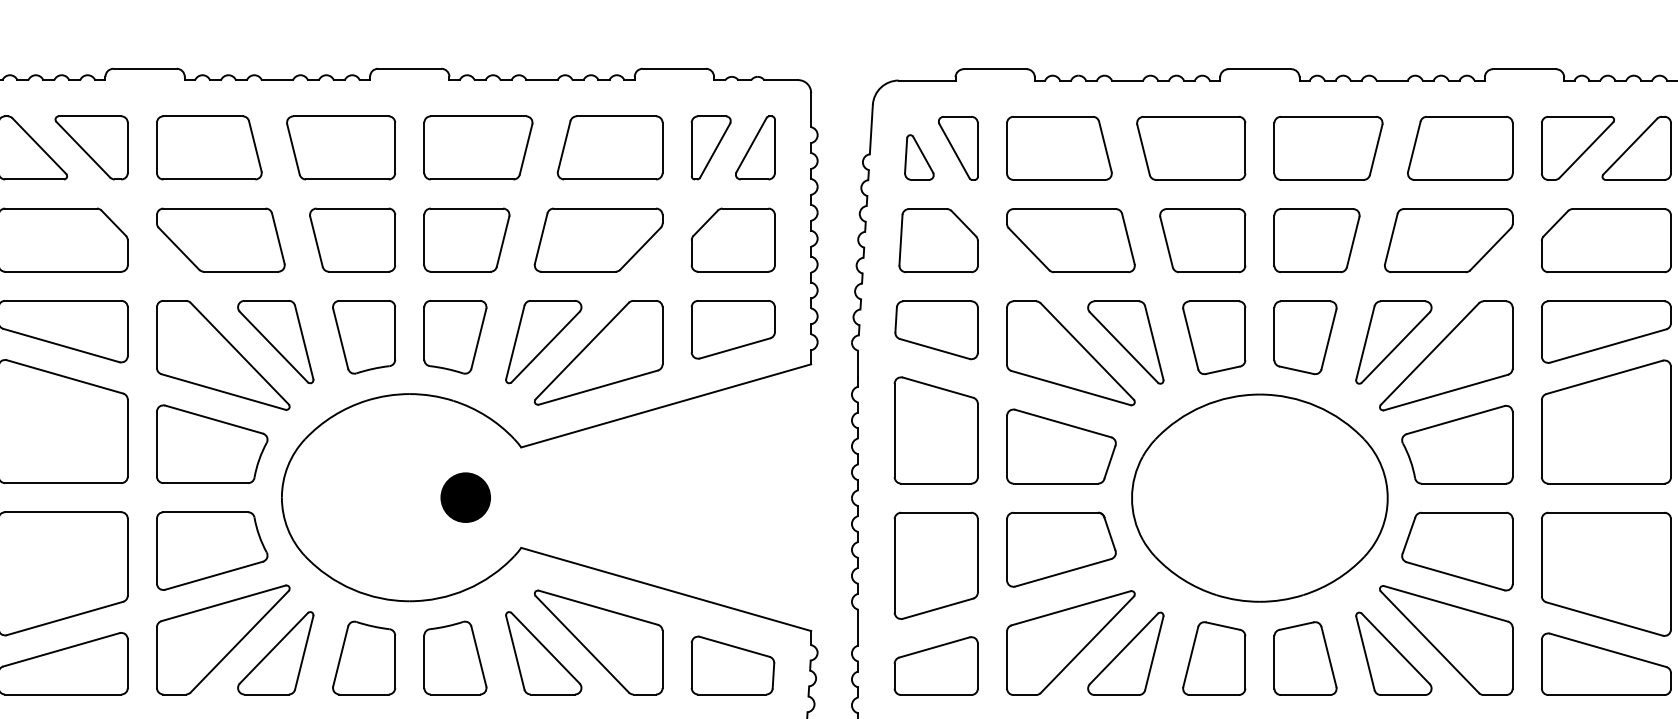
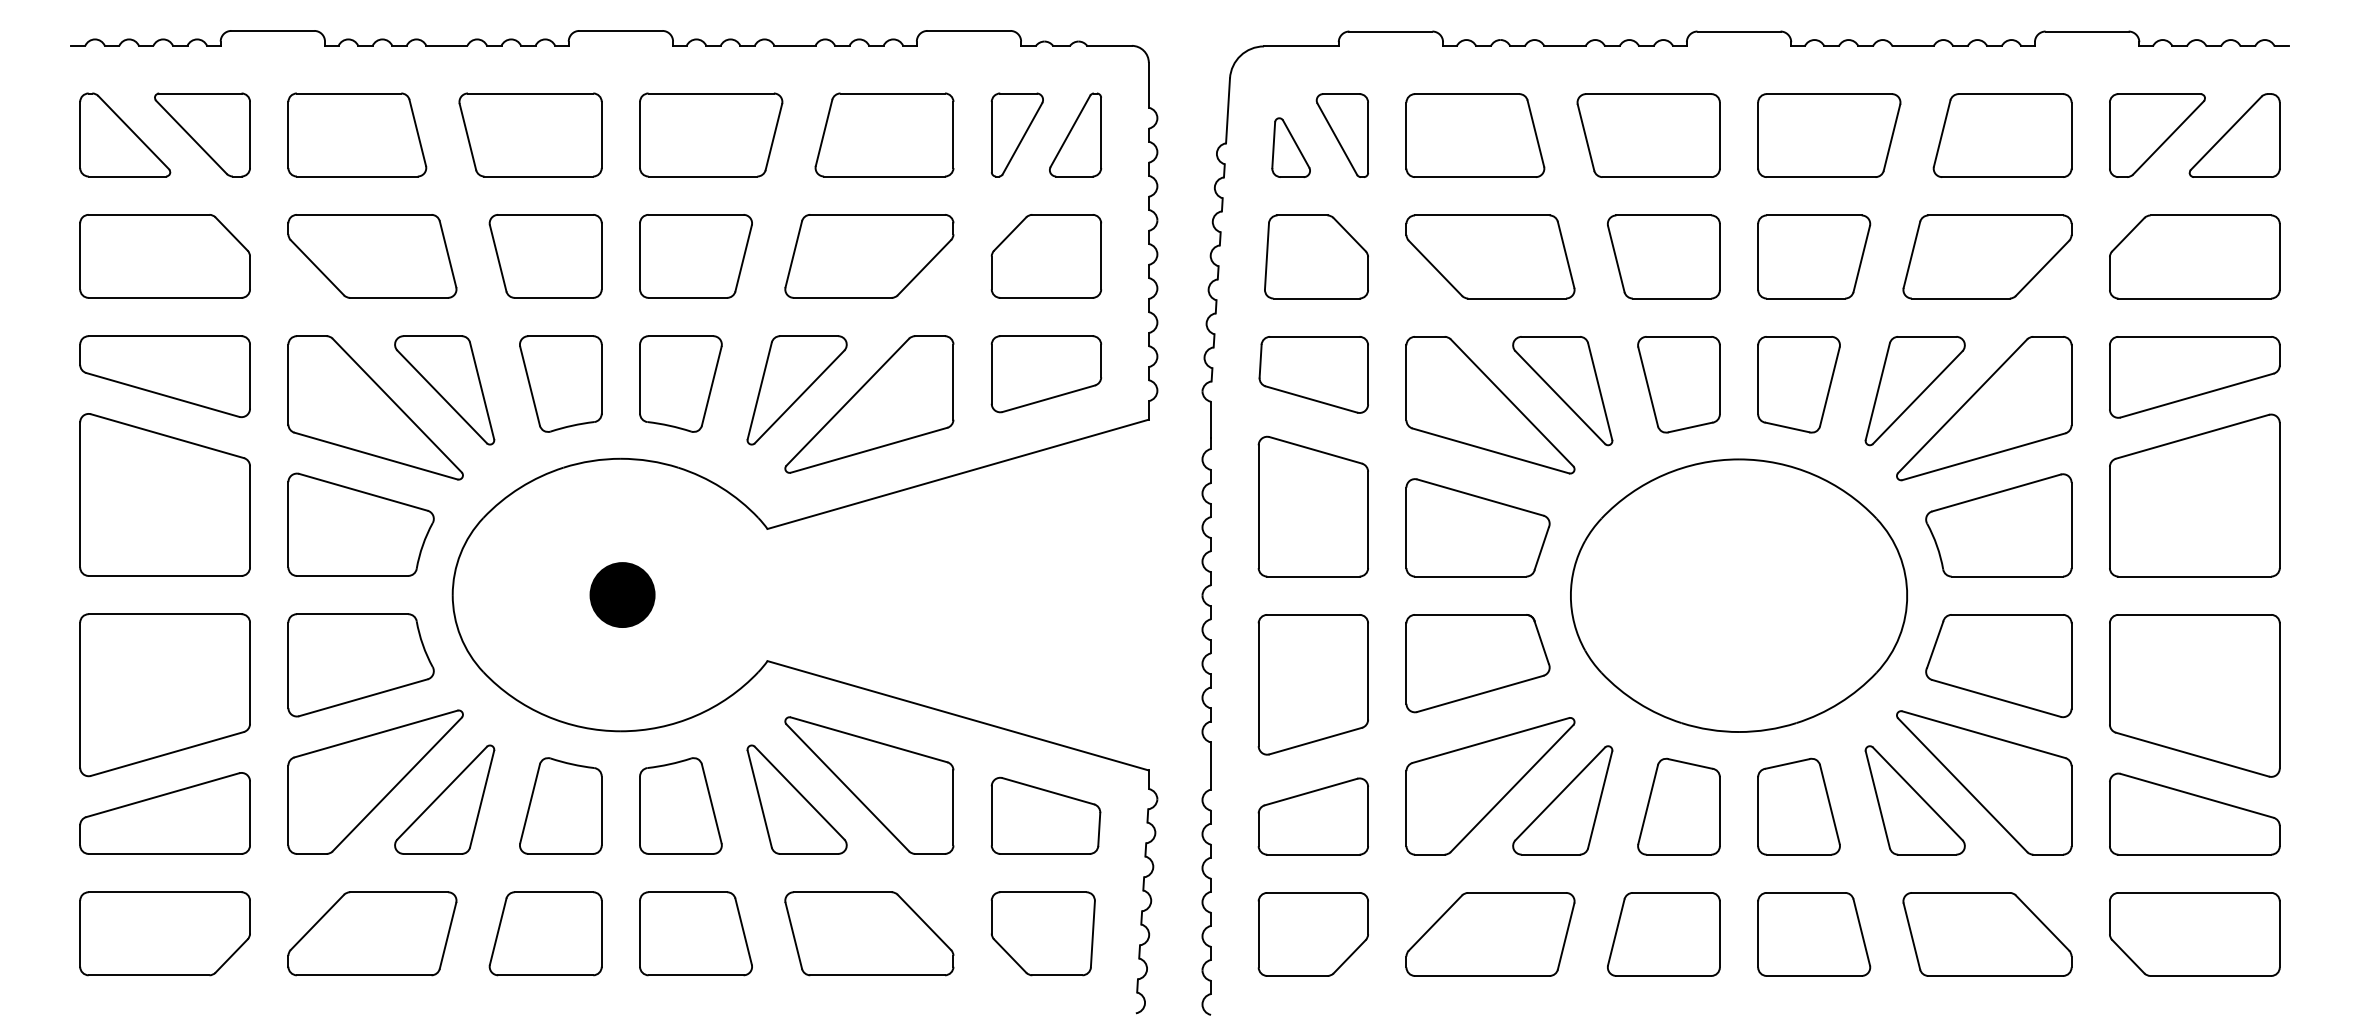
part: (465, 497) -> (622, 594), moved

